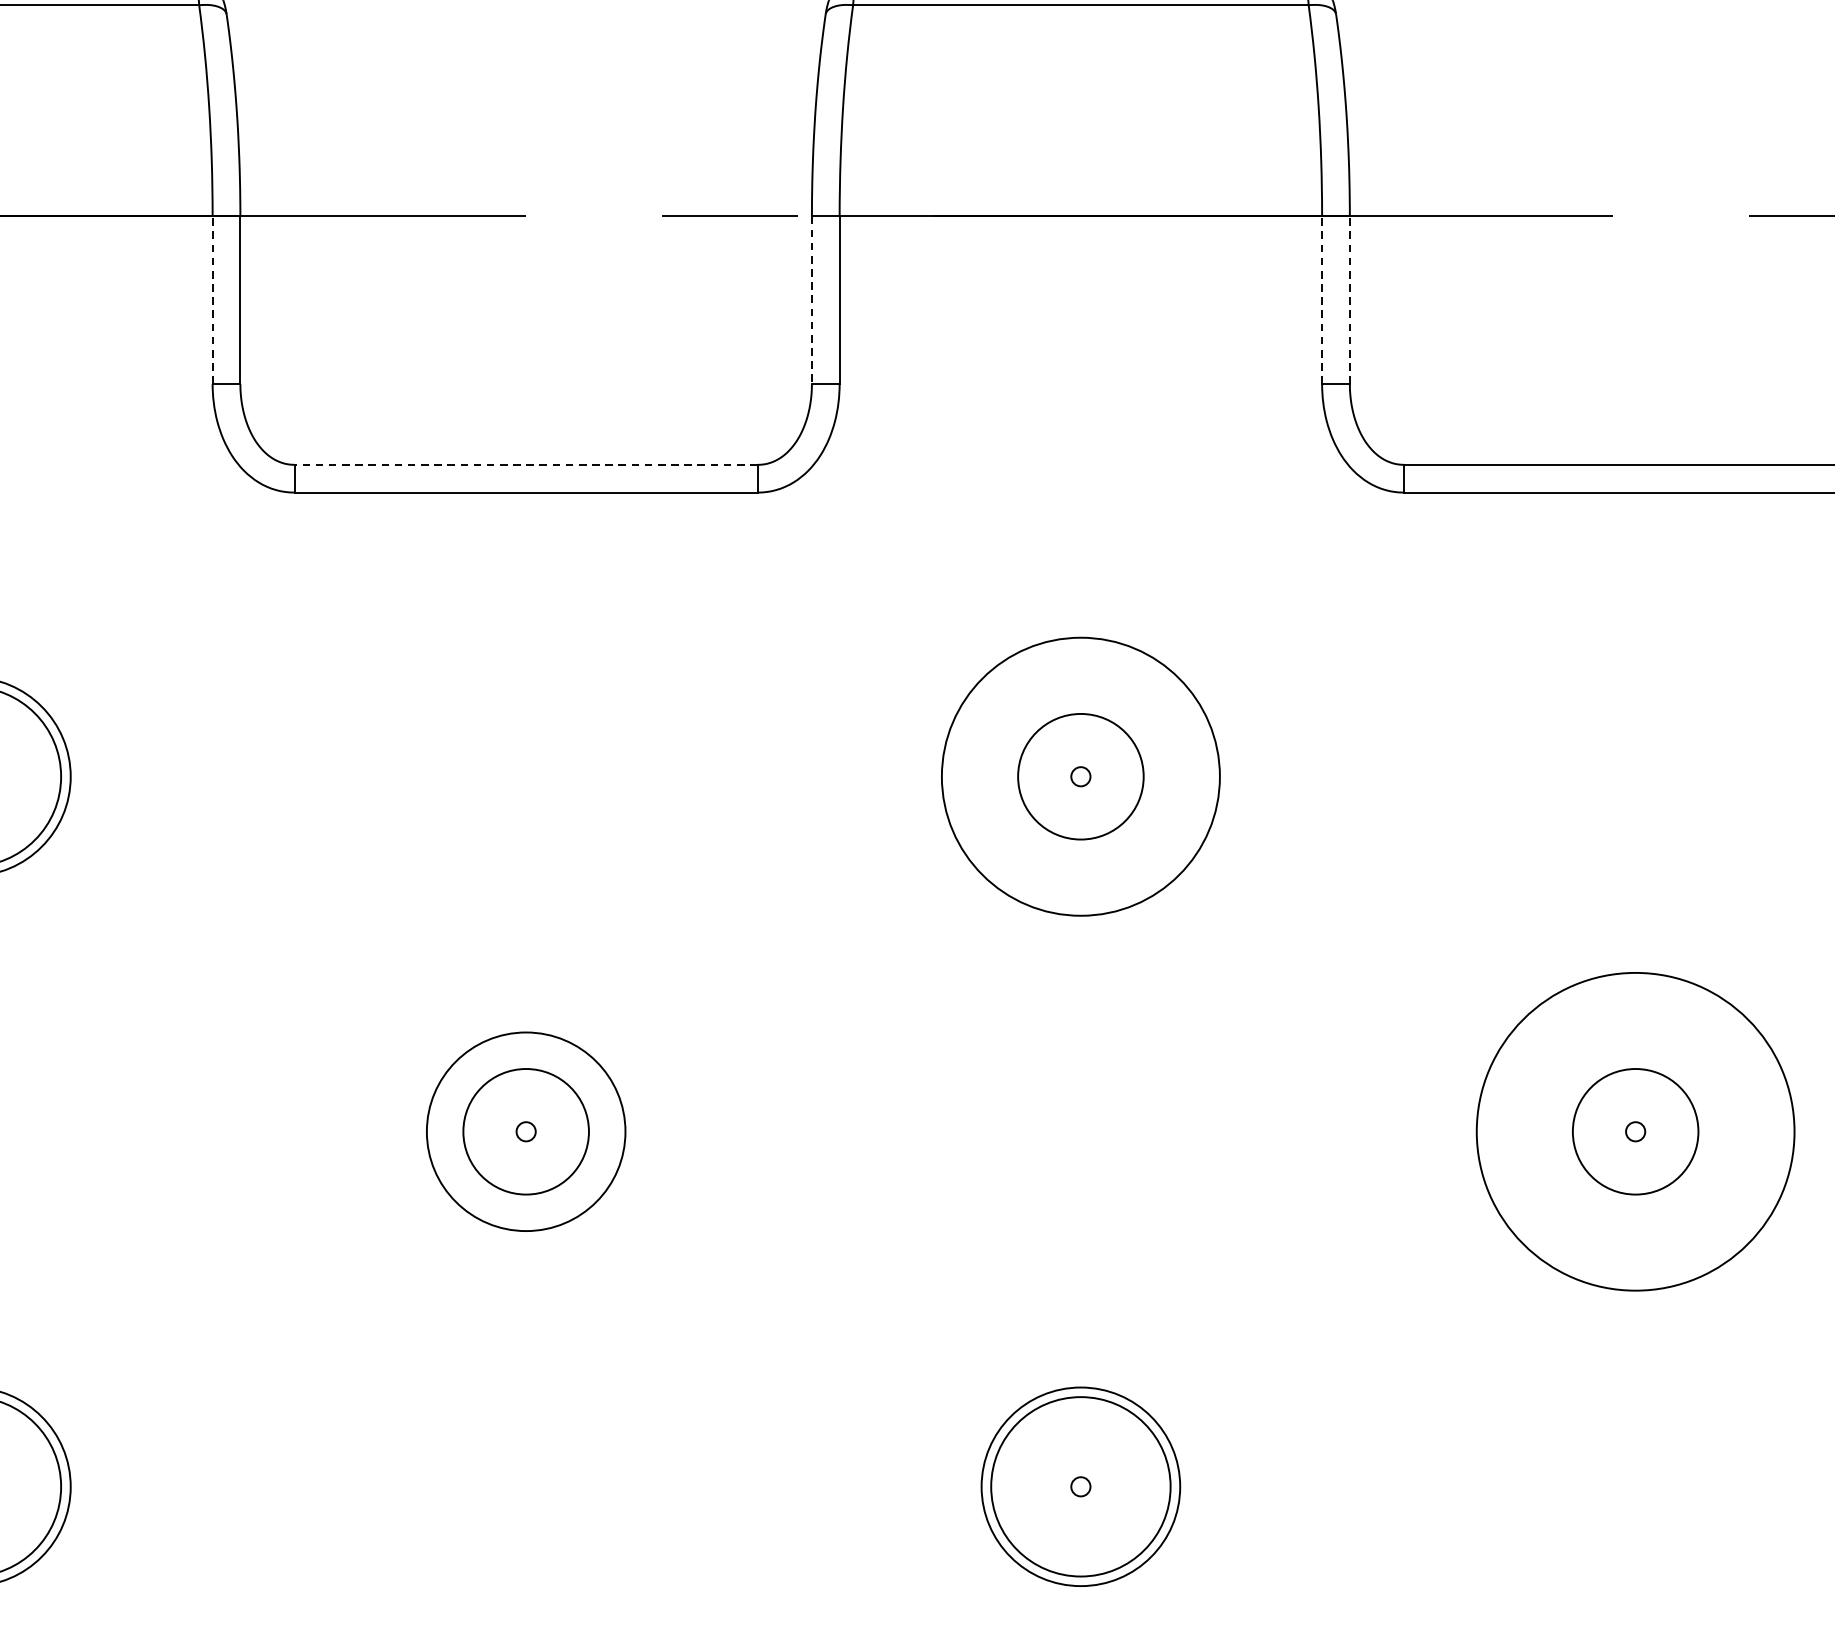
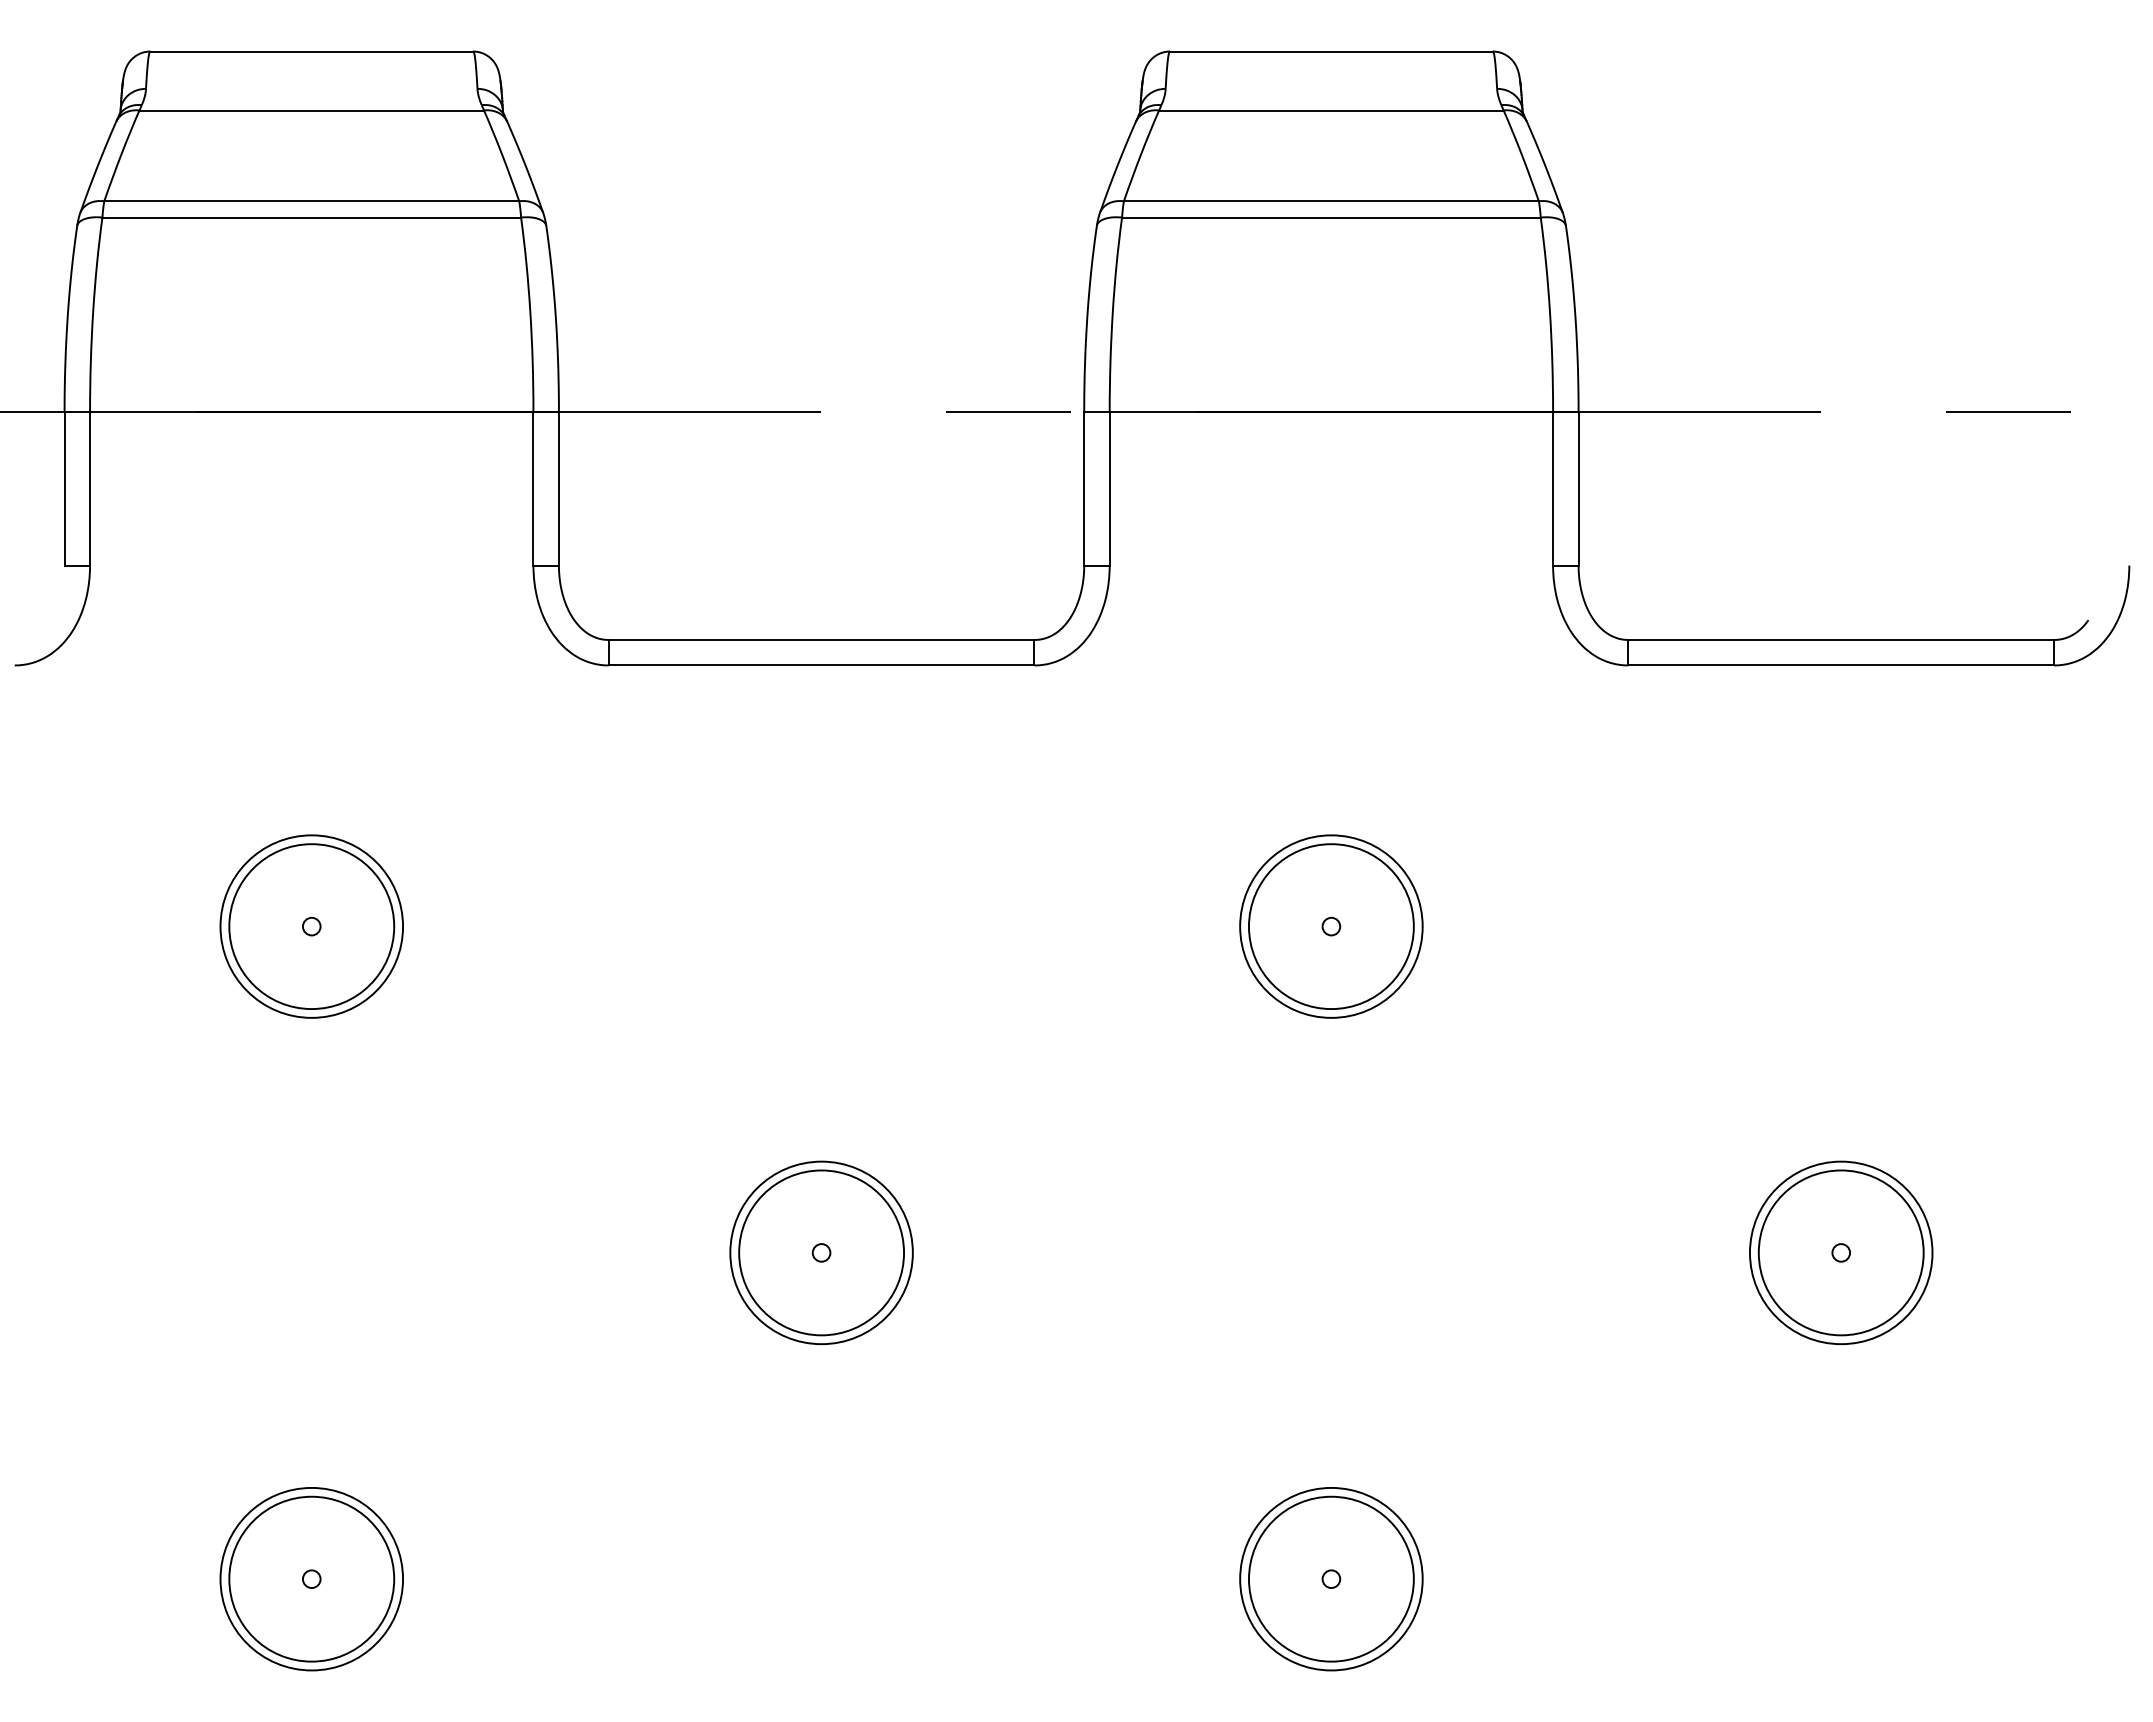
line: (212, 300) -> (533, 488), dashed -> solid
line: (812, 300) -> (1084, 488), dashed -> solid
line: (1322, 300) -> (1553, 488), dashed -> solid
line: (1349, 300) -> (1578, 488), dashed -> solid
line: (526, 464) -> (821, 639), dashed -> solid
circle: (1079, 776) -> (1330, 926), size x1.43
circle: (1080, 776) -> (1331, 926), size x0.71
circle: (526, 1131) -> (821, 1252), size x1.43
circle: (1634, 1131) -> (1840, 1252), size x0.62
circle: (1634, 1131) -> (1840, 1252), size x1.43

